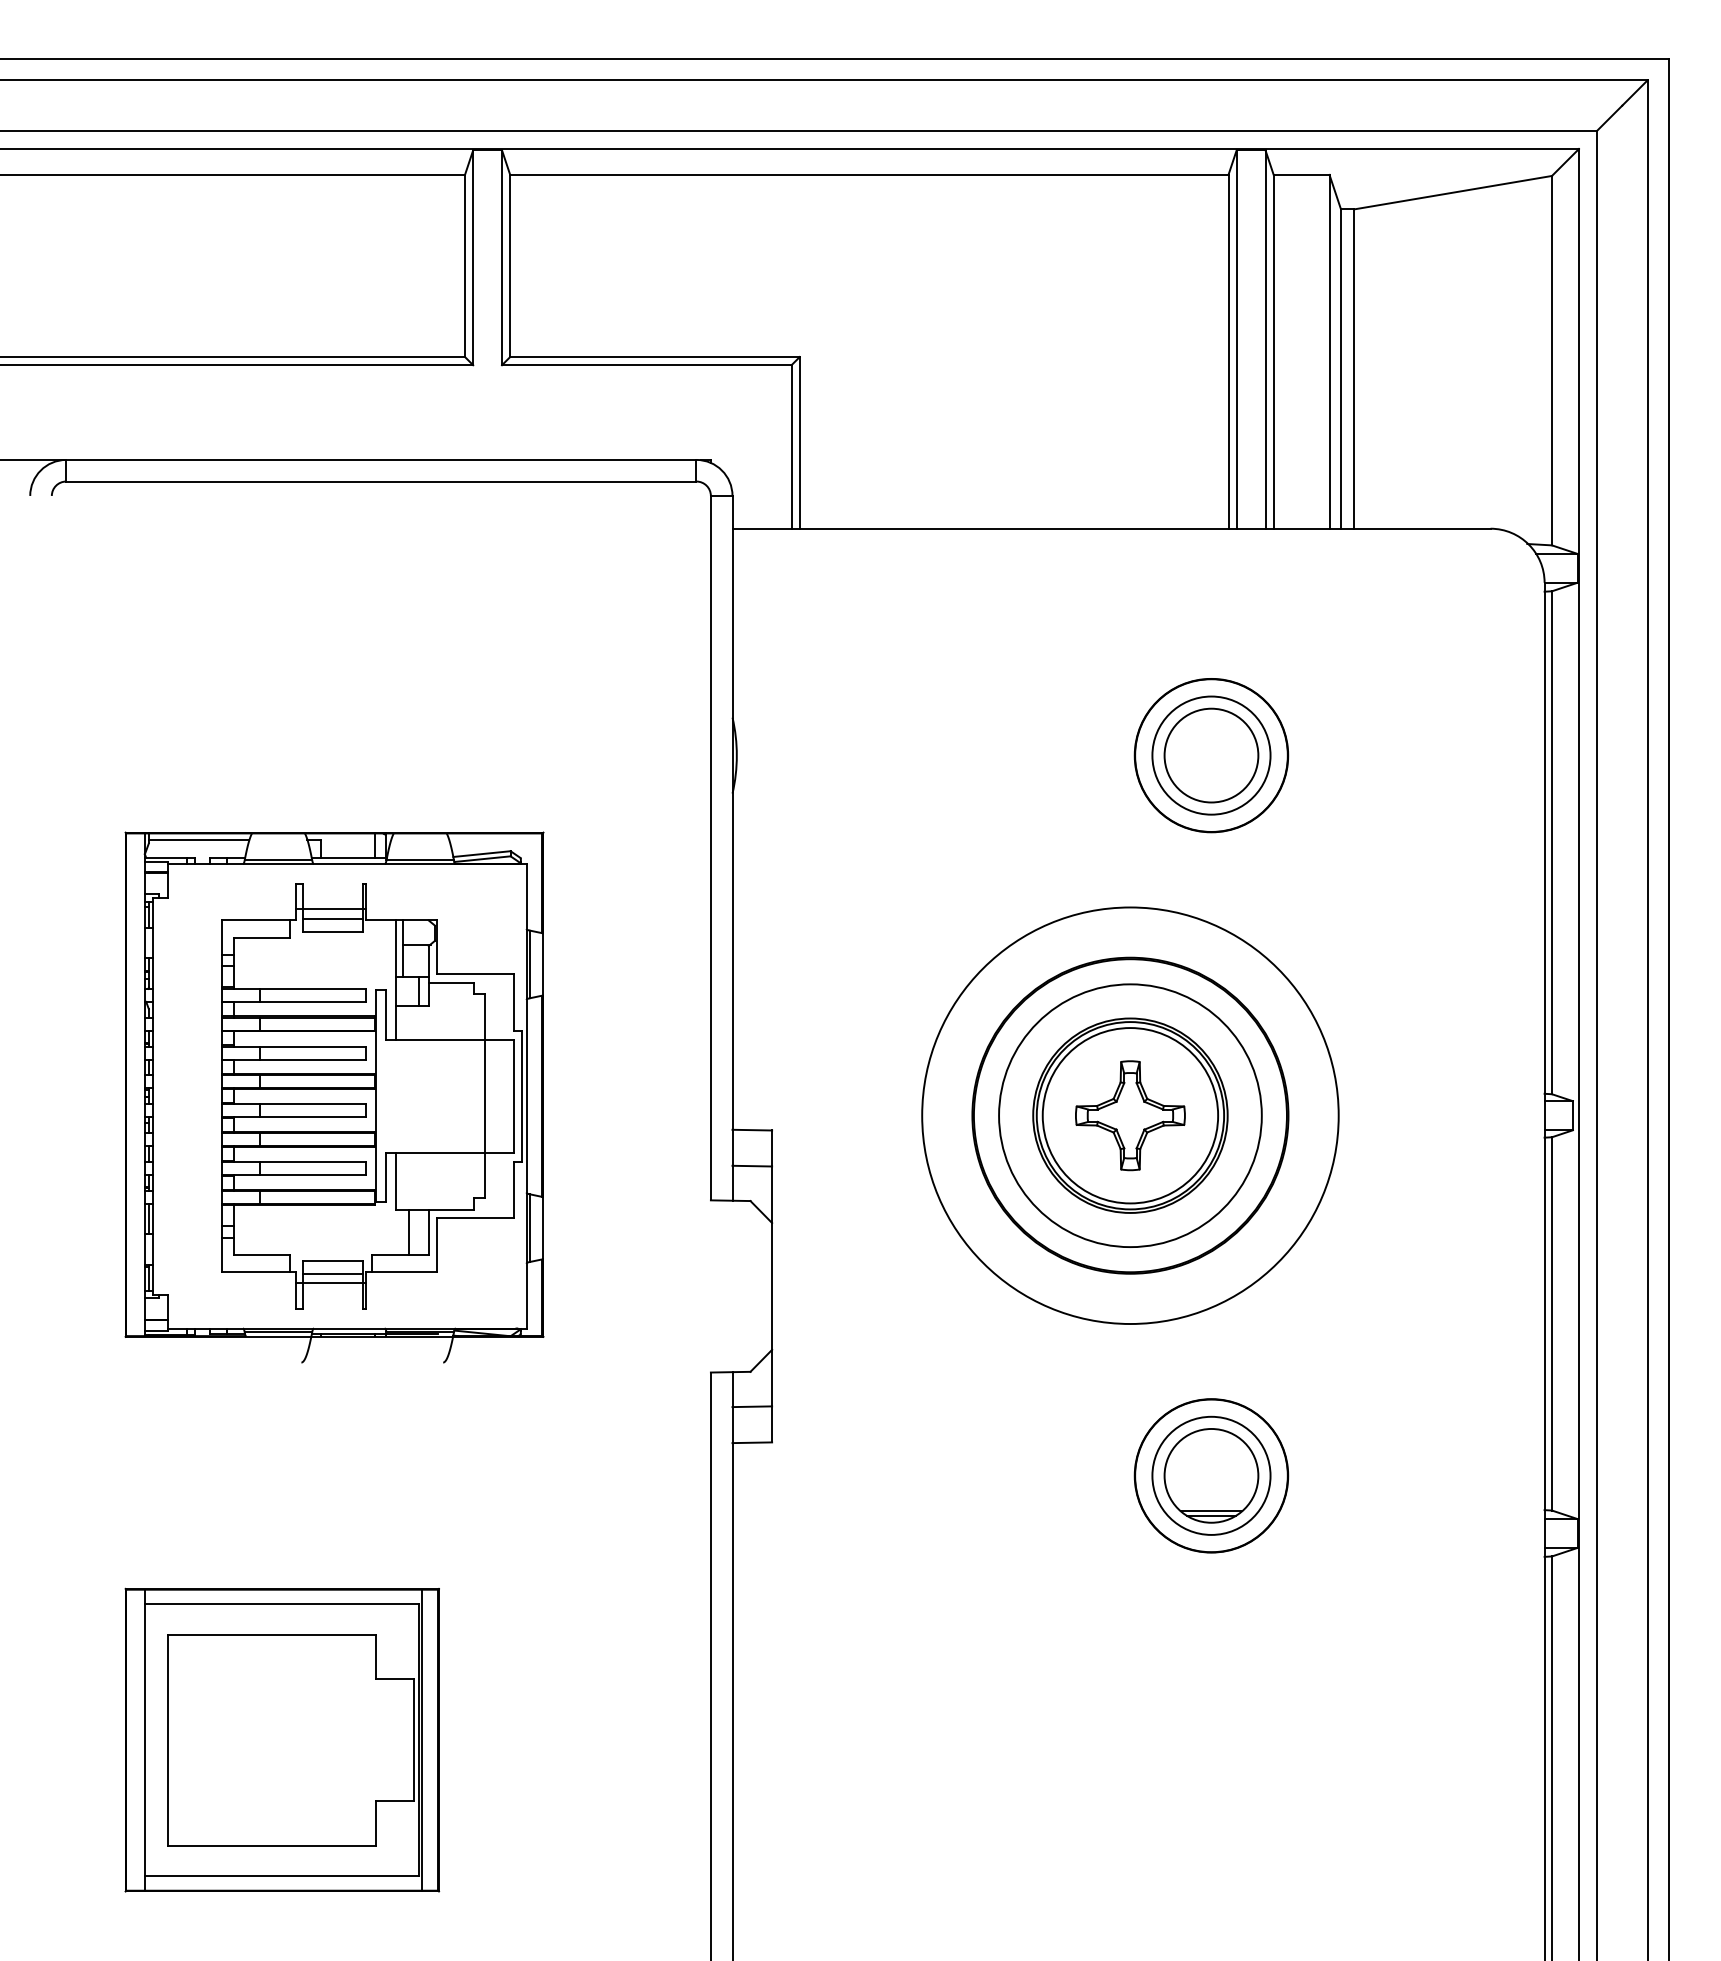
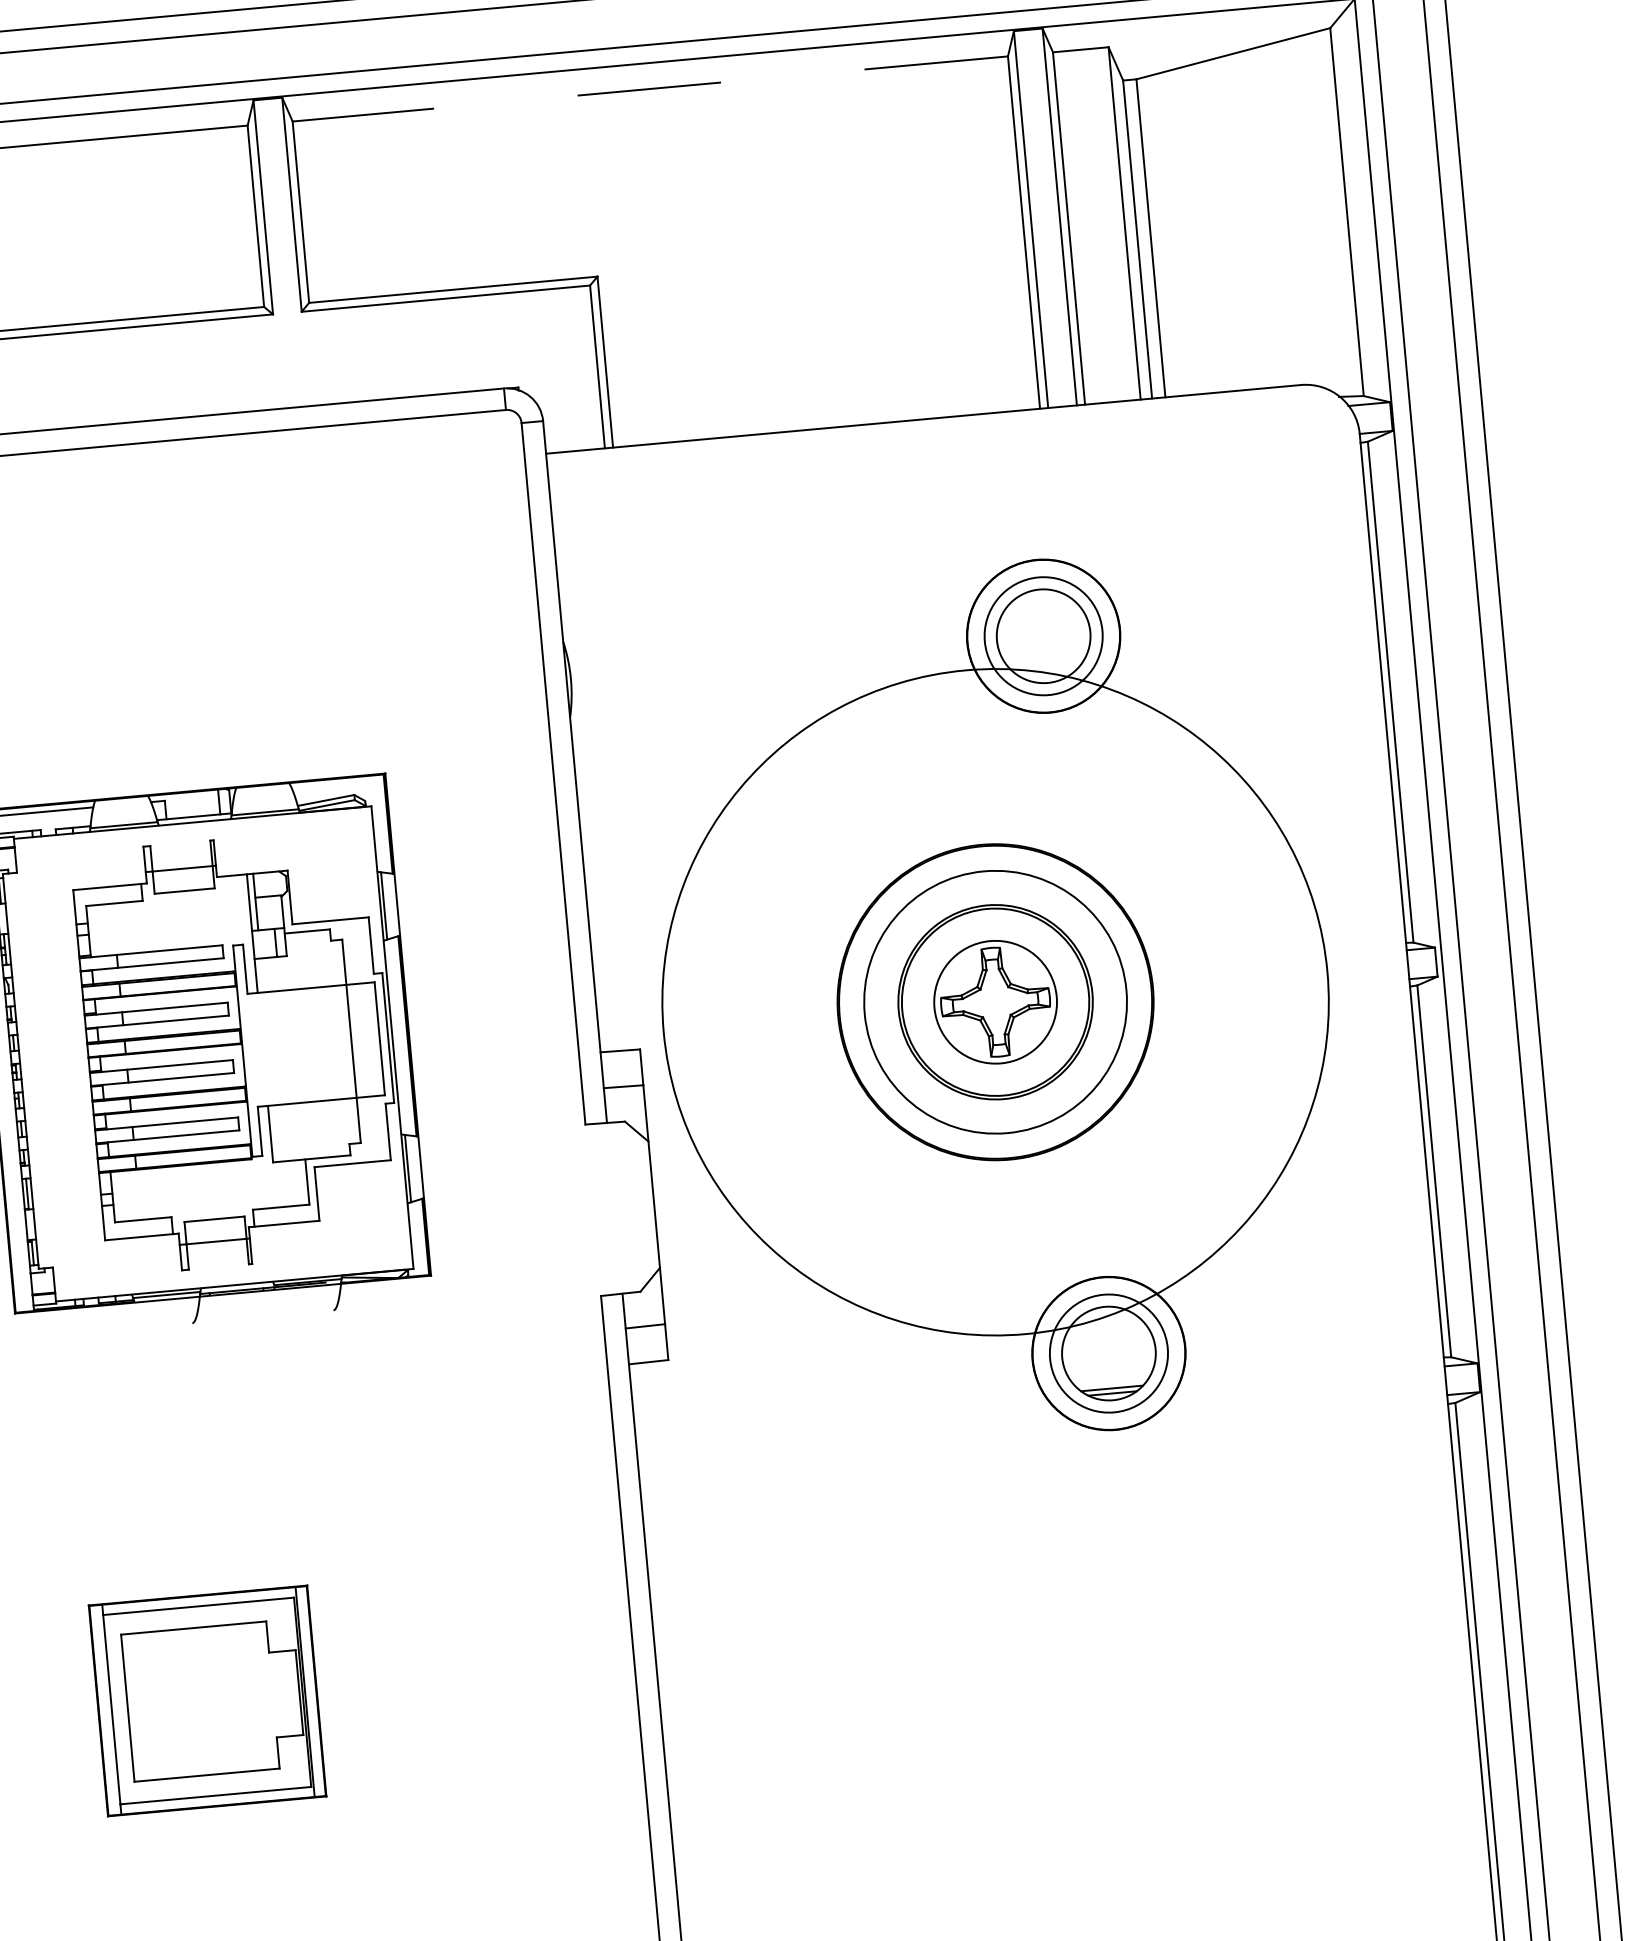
line: (868, 174) -> (649, 88), solid -> dashed
line: (332, 918) -> (183, 878), removed
circle: (1130, 1115) -> (995, 1002), size x0.7
circle: (1130, 1115) -> (995, 1002), size x1.6
line: (409, 1232) -> (288, 1183), removed
line: (332, 1274) -> (215, 1232), removed
part: (282, 1739) -> (207, 1700), size x0.7

